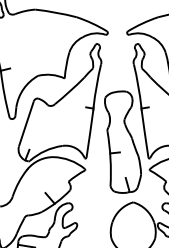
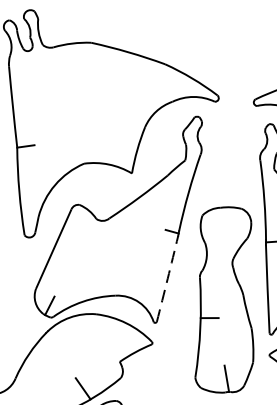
arc: (90, 133) -> (168, 278), solid -> dashed

